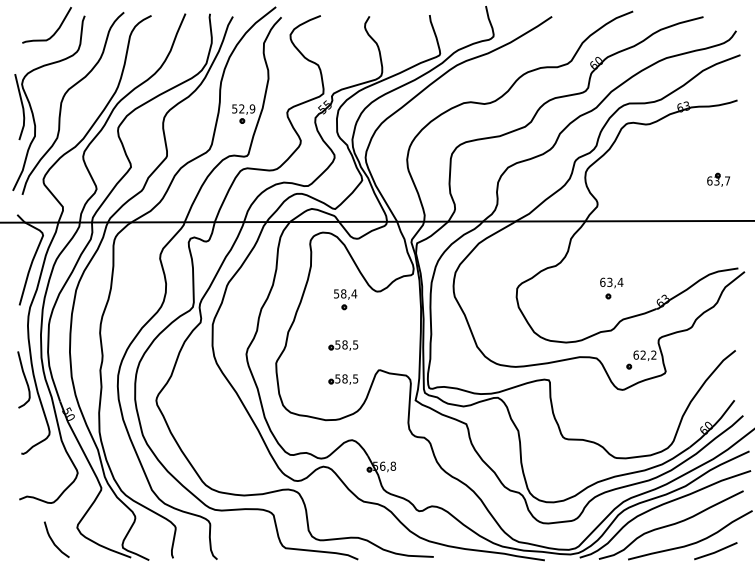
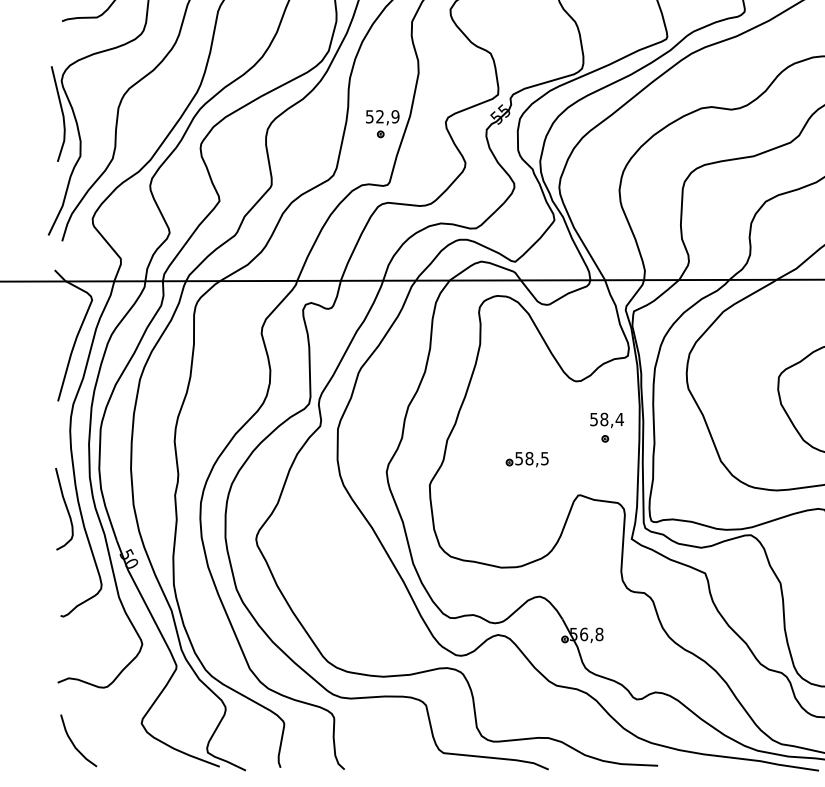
part: (345, 299) -> (606, 427), moved
part: (343, 379) -> (527, 508), removed
curve: (53, 540) -> (73, 741), moved

